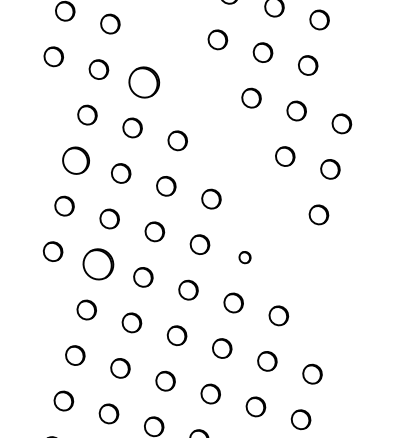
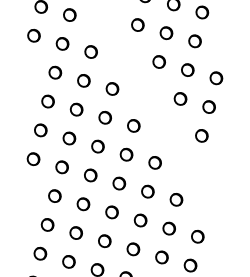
part: (143, 81) -> (90, 51), size x0.62
part: (75, 160) -> (47, 101), size x0.71
part: (244, 256) -> (154, 162), size x1.67
part: (97, 264) -> (61, 167), size x0.62

